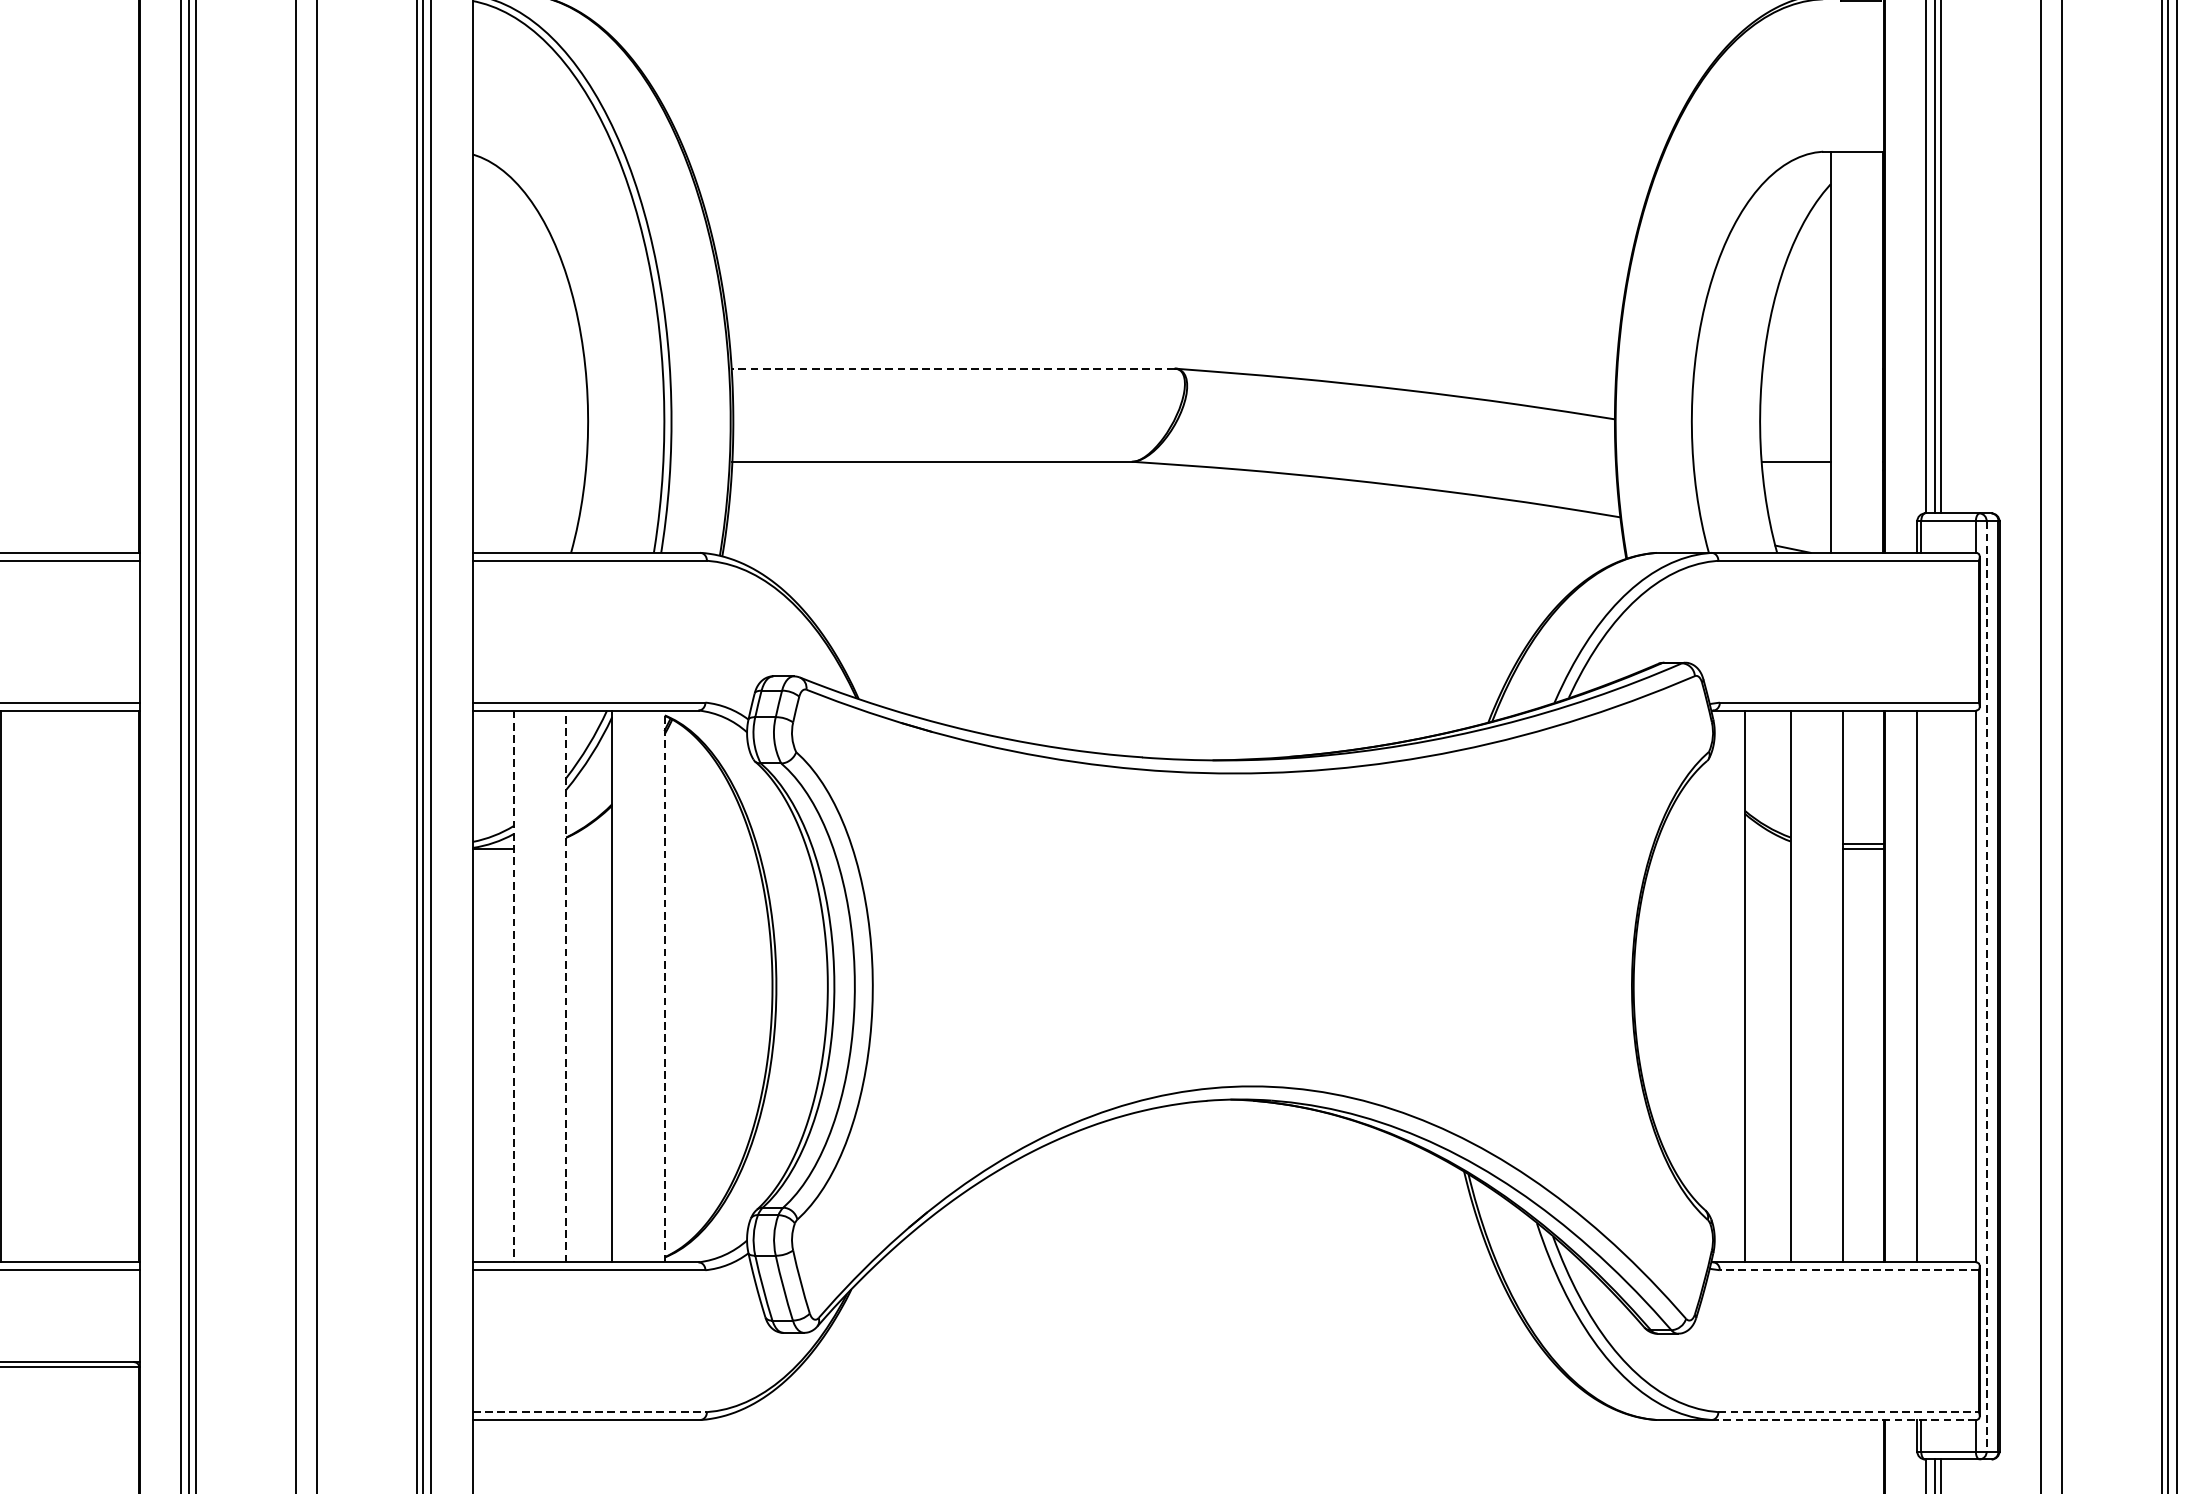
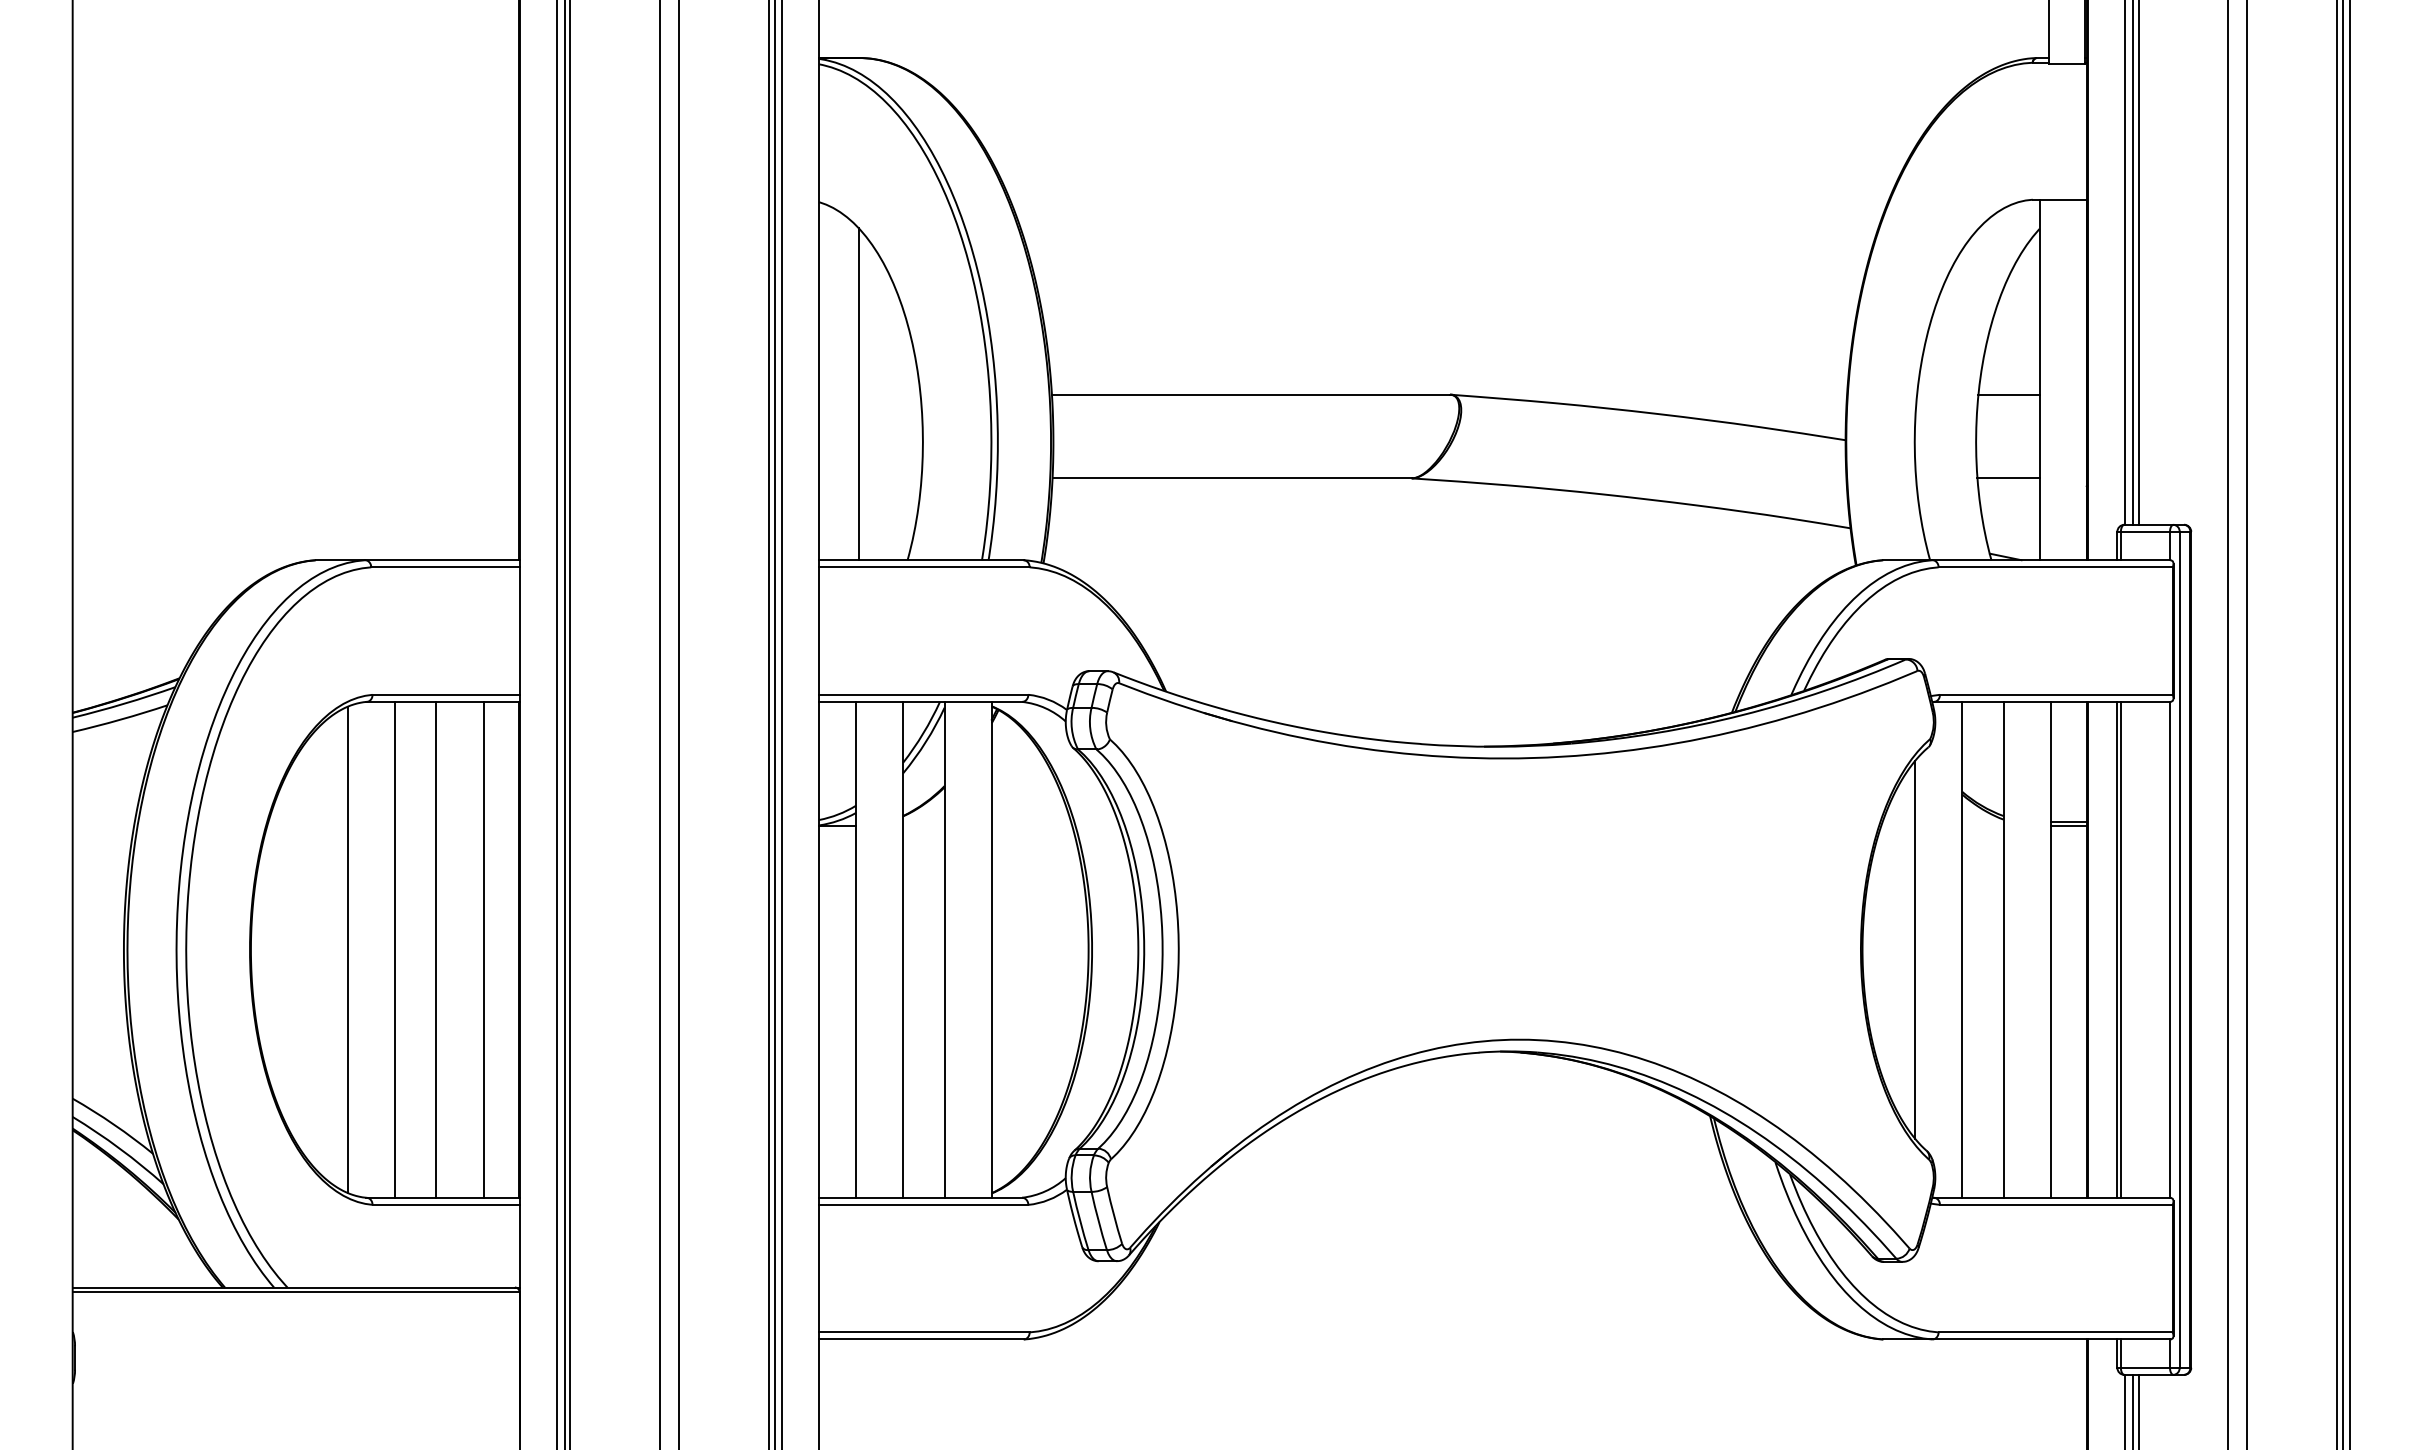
line: (516, 368) -> (858, 394), added
line: (952, 368) -> (1250, 394), dashed -> solid
line: (1796, 368) -> (2008, 394), added
line: (46, 986) -> (436, 949), added
line: (99, 986) -> (483, 949), added
line: (514, 986) -> (856, 949), dashed -> solid
line: (566, 986) -> (903, 949), dashed -> solid
line: (664, 986) -> (991, 949), dashed -> solid
line: (1692, 986) -> (1915, 949), added
line: (1920, 986) -> (2120, 949), added
line: (1986, 986) -> (2179, 949), dashed -> solid
line: (1848, 1269) -> (2055, 1204), dashed -> solid
line: (589, 1412) -> (924, 1332), dashed -> solid
line: (1848, 1412) -> (2055, 1332), dashed -> solid
line: (1844, 1420) -> (2051, 1339), dashed -> solid

